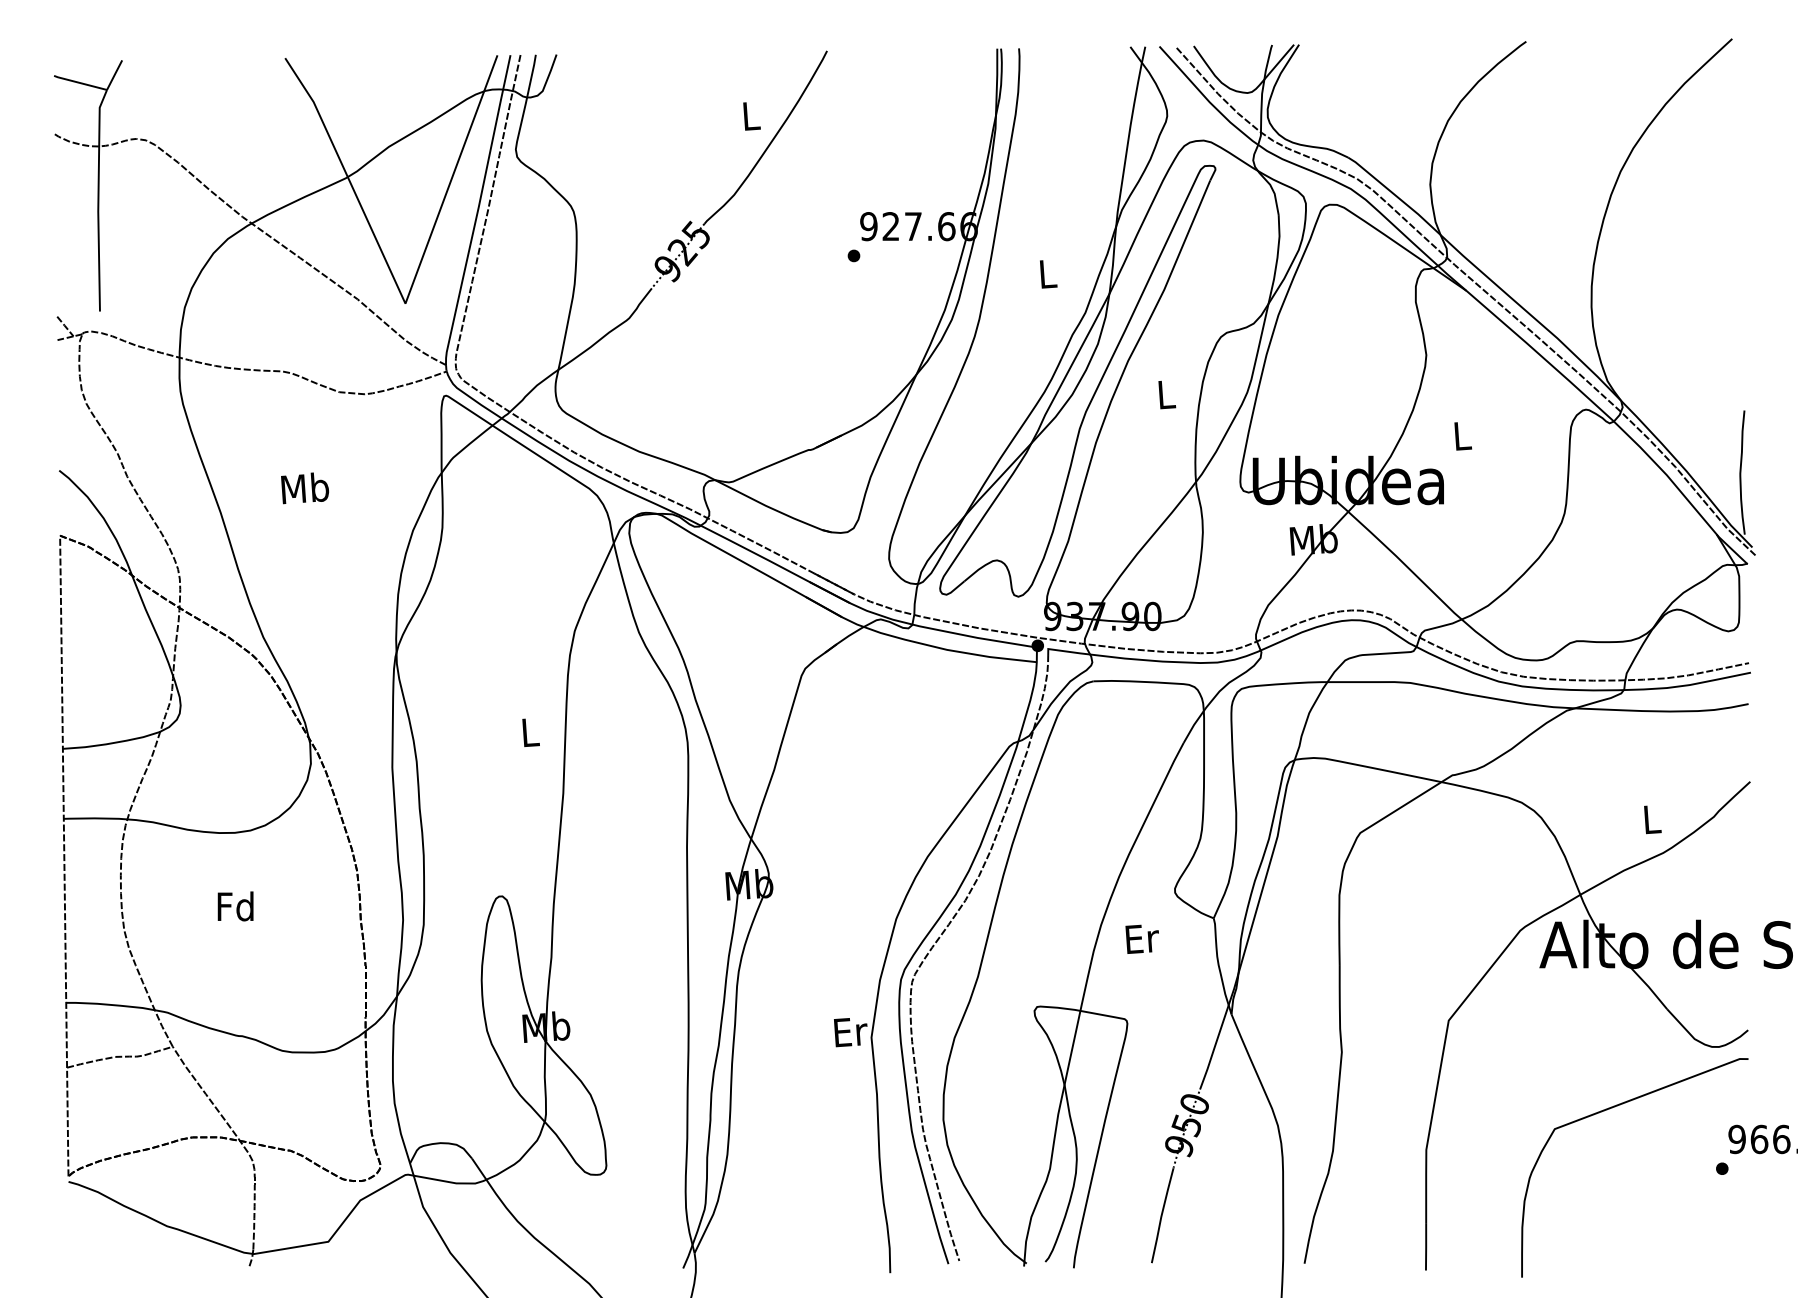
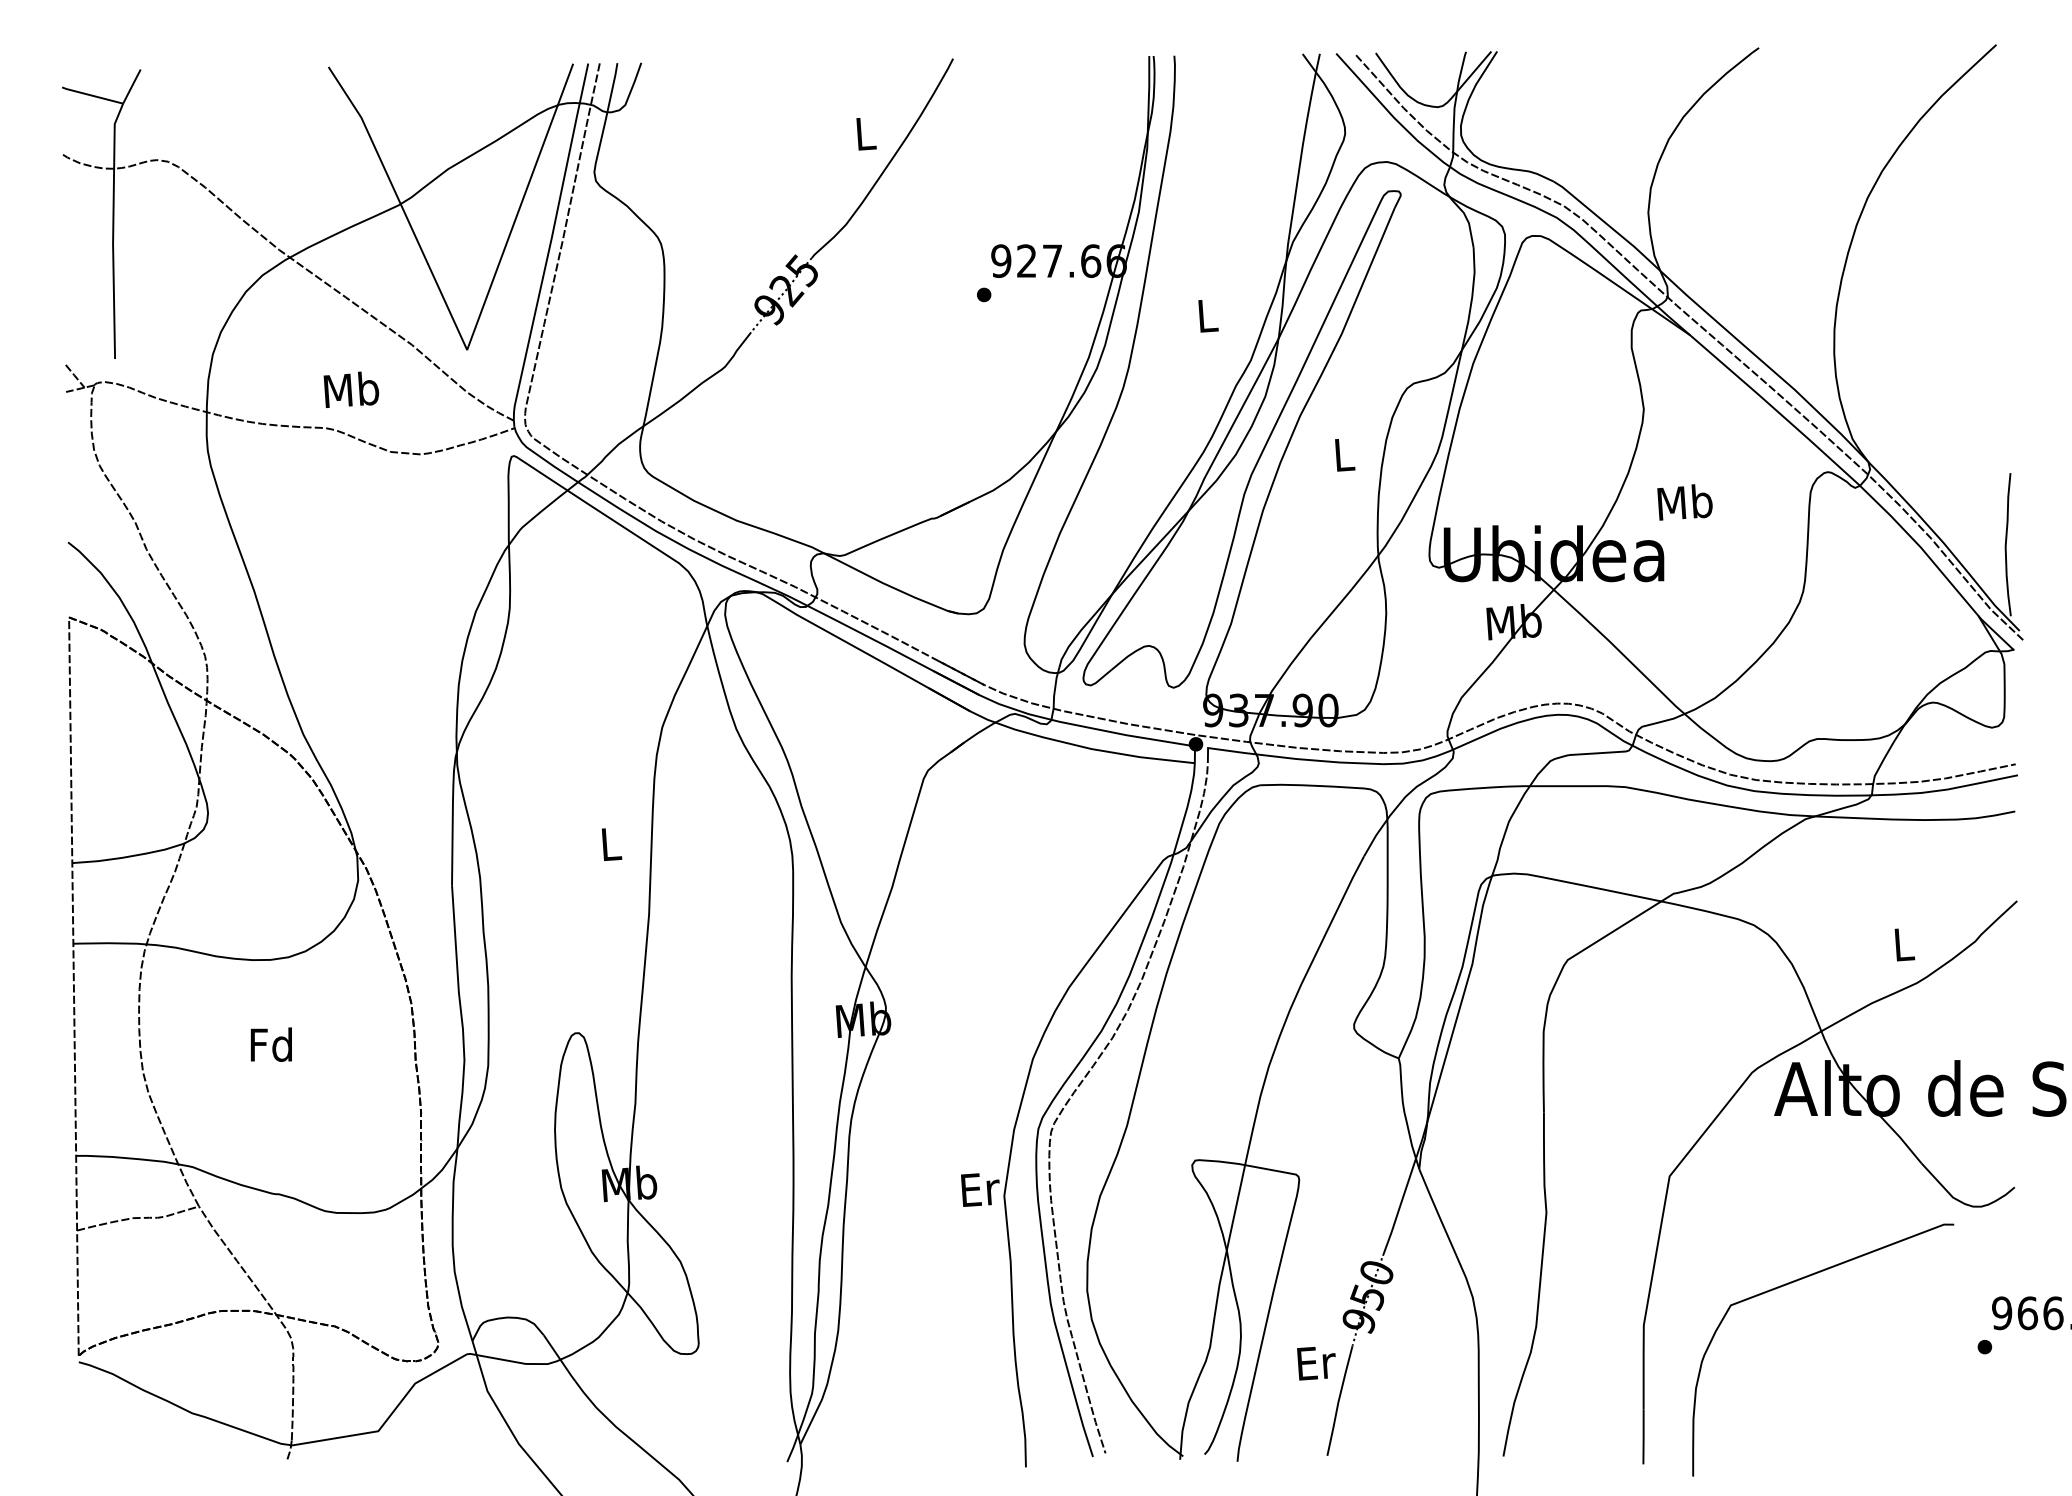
text: (1461, 436) -> (1684, 502), L -> Mb
text: (305, 488) -> (351, 389), moved
text: (1142, 939) -> (1316, 1363), moved
curve: (1612, 1108) -> (1797, 1281), moved

